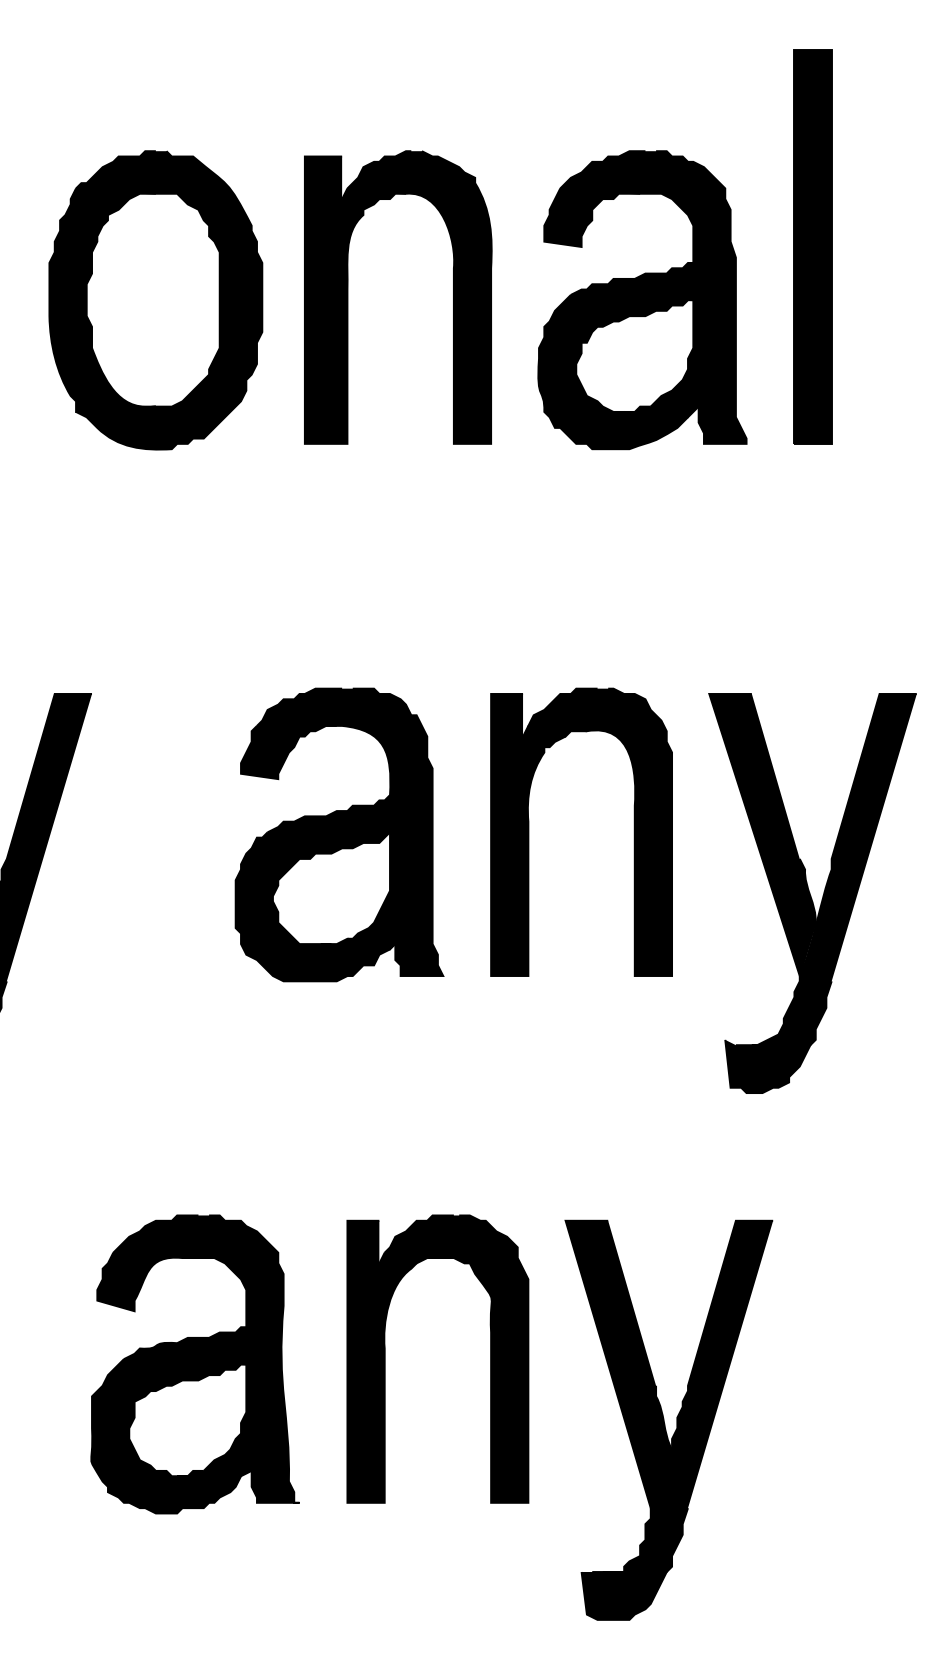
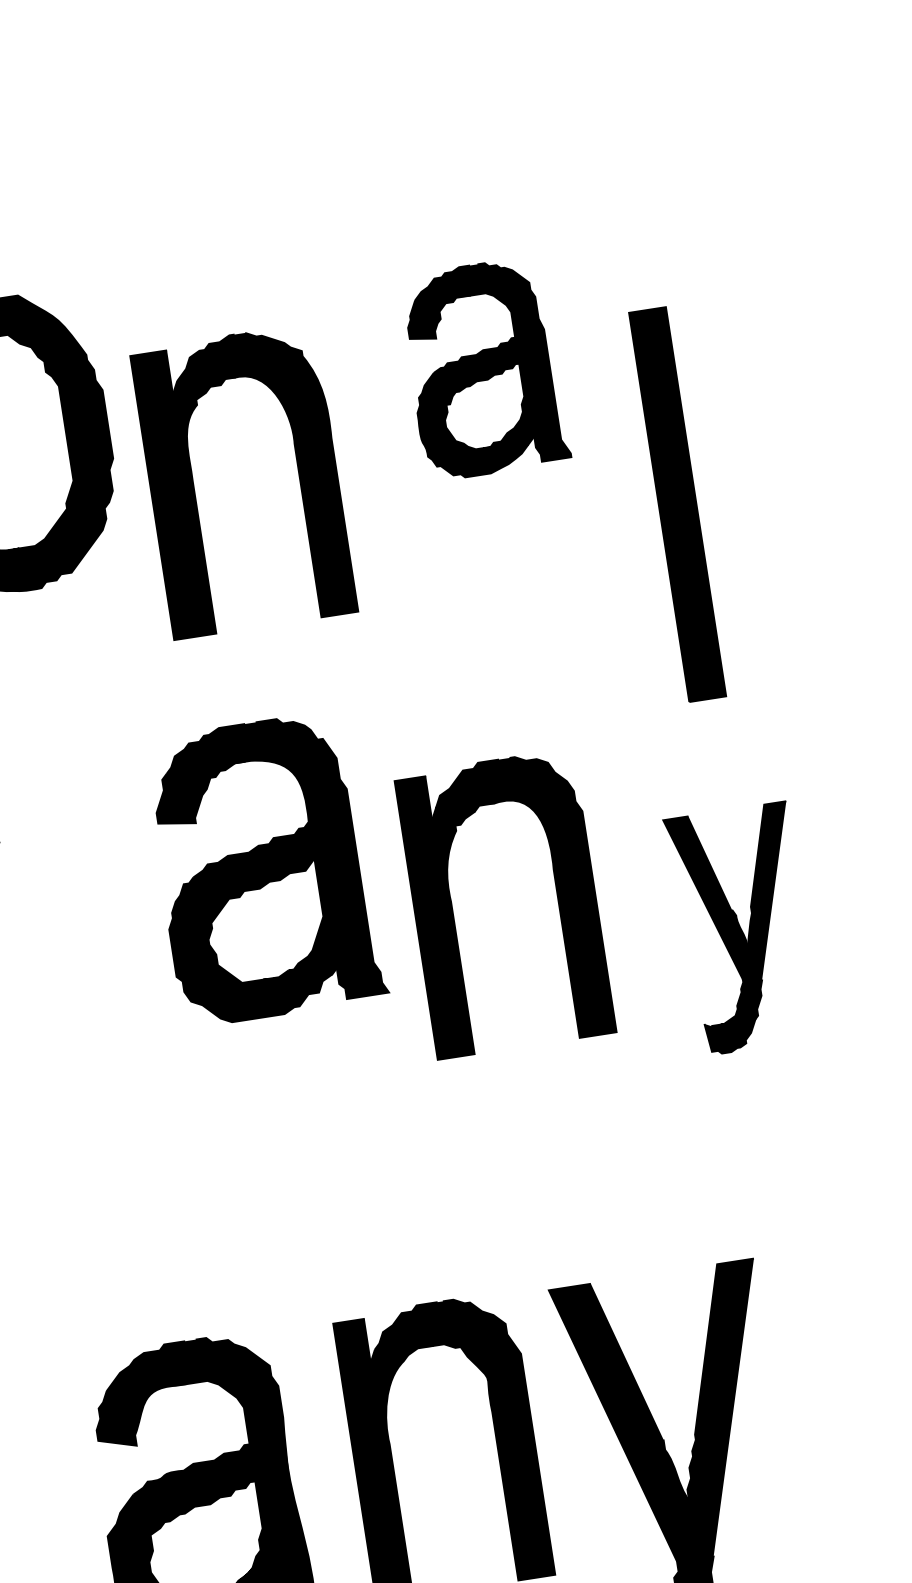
part: (812, 246) -> (676, 504), moved
part: (348, 297) -> (194, 488), moved
part: (642, 300) -> (484, 369), size x0.7
part: (339, 834) -> (264, 868), moved
part: (812, 893) -> (742, 929), size x0.6

